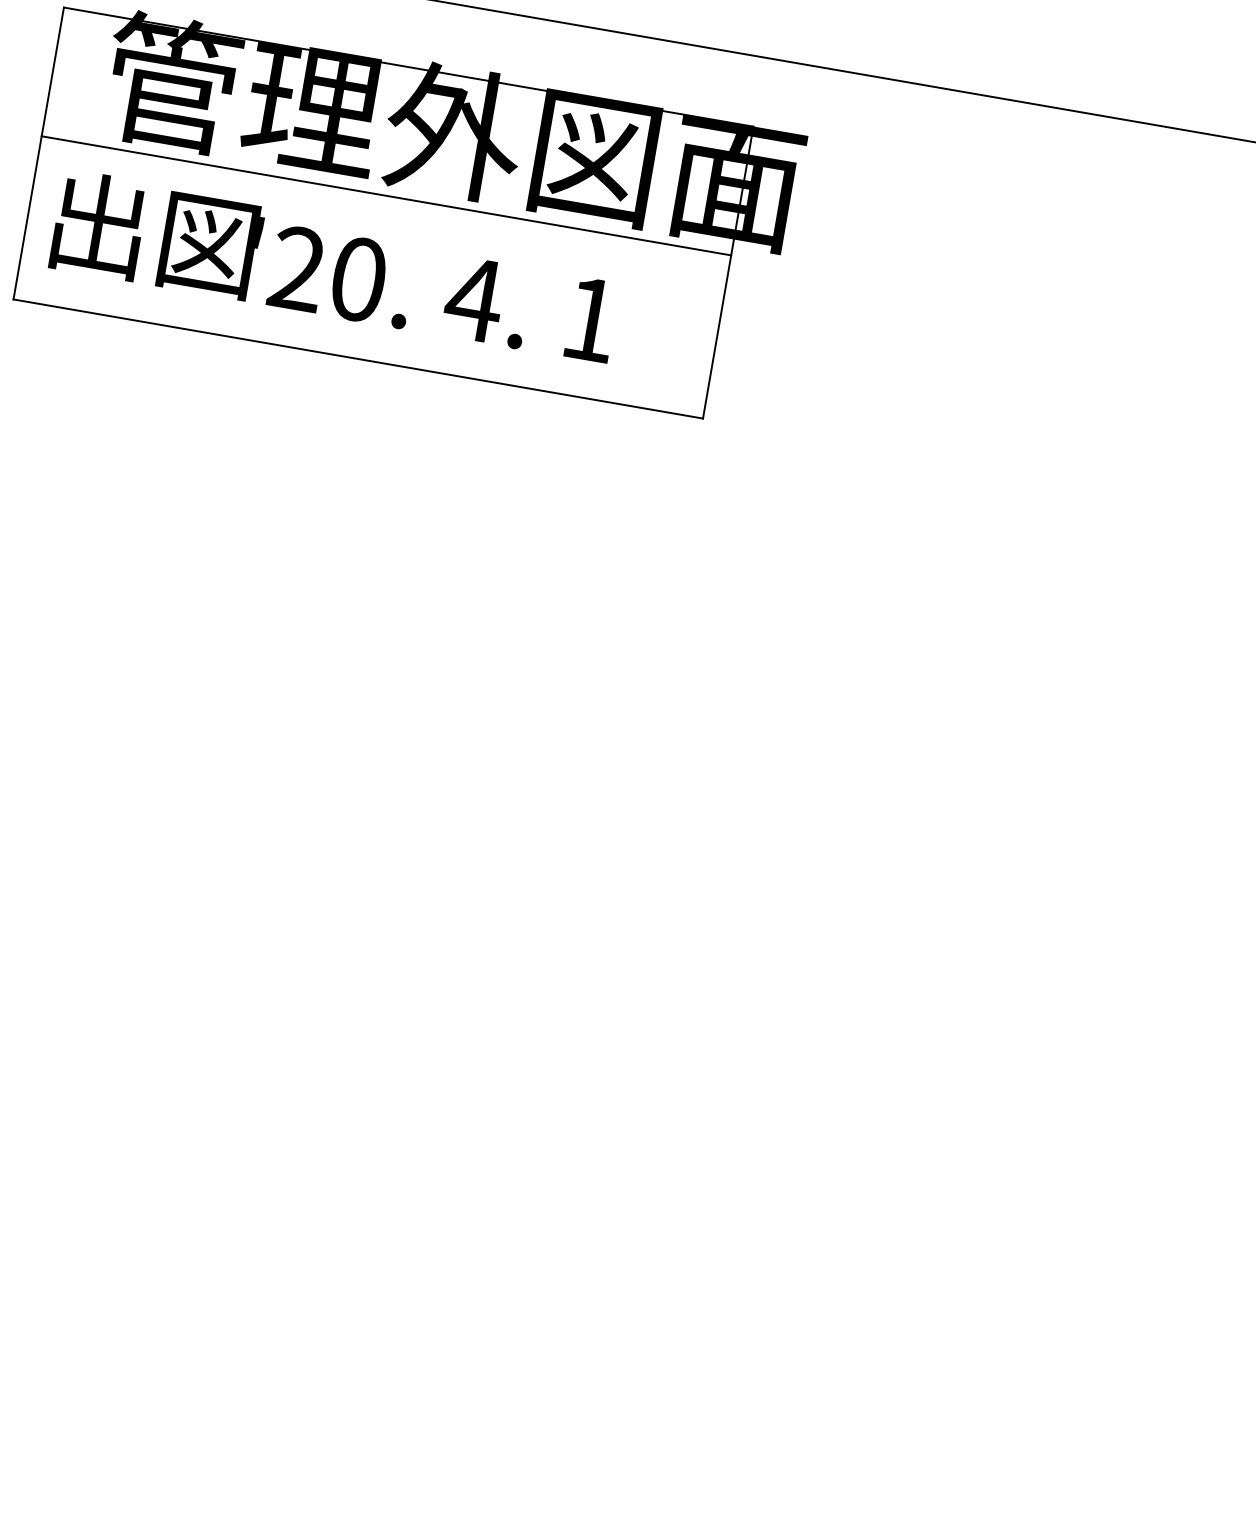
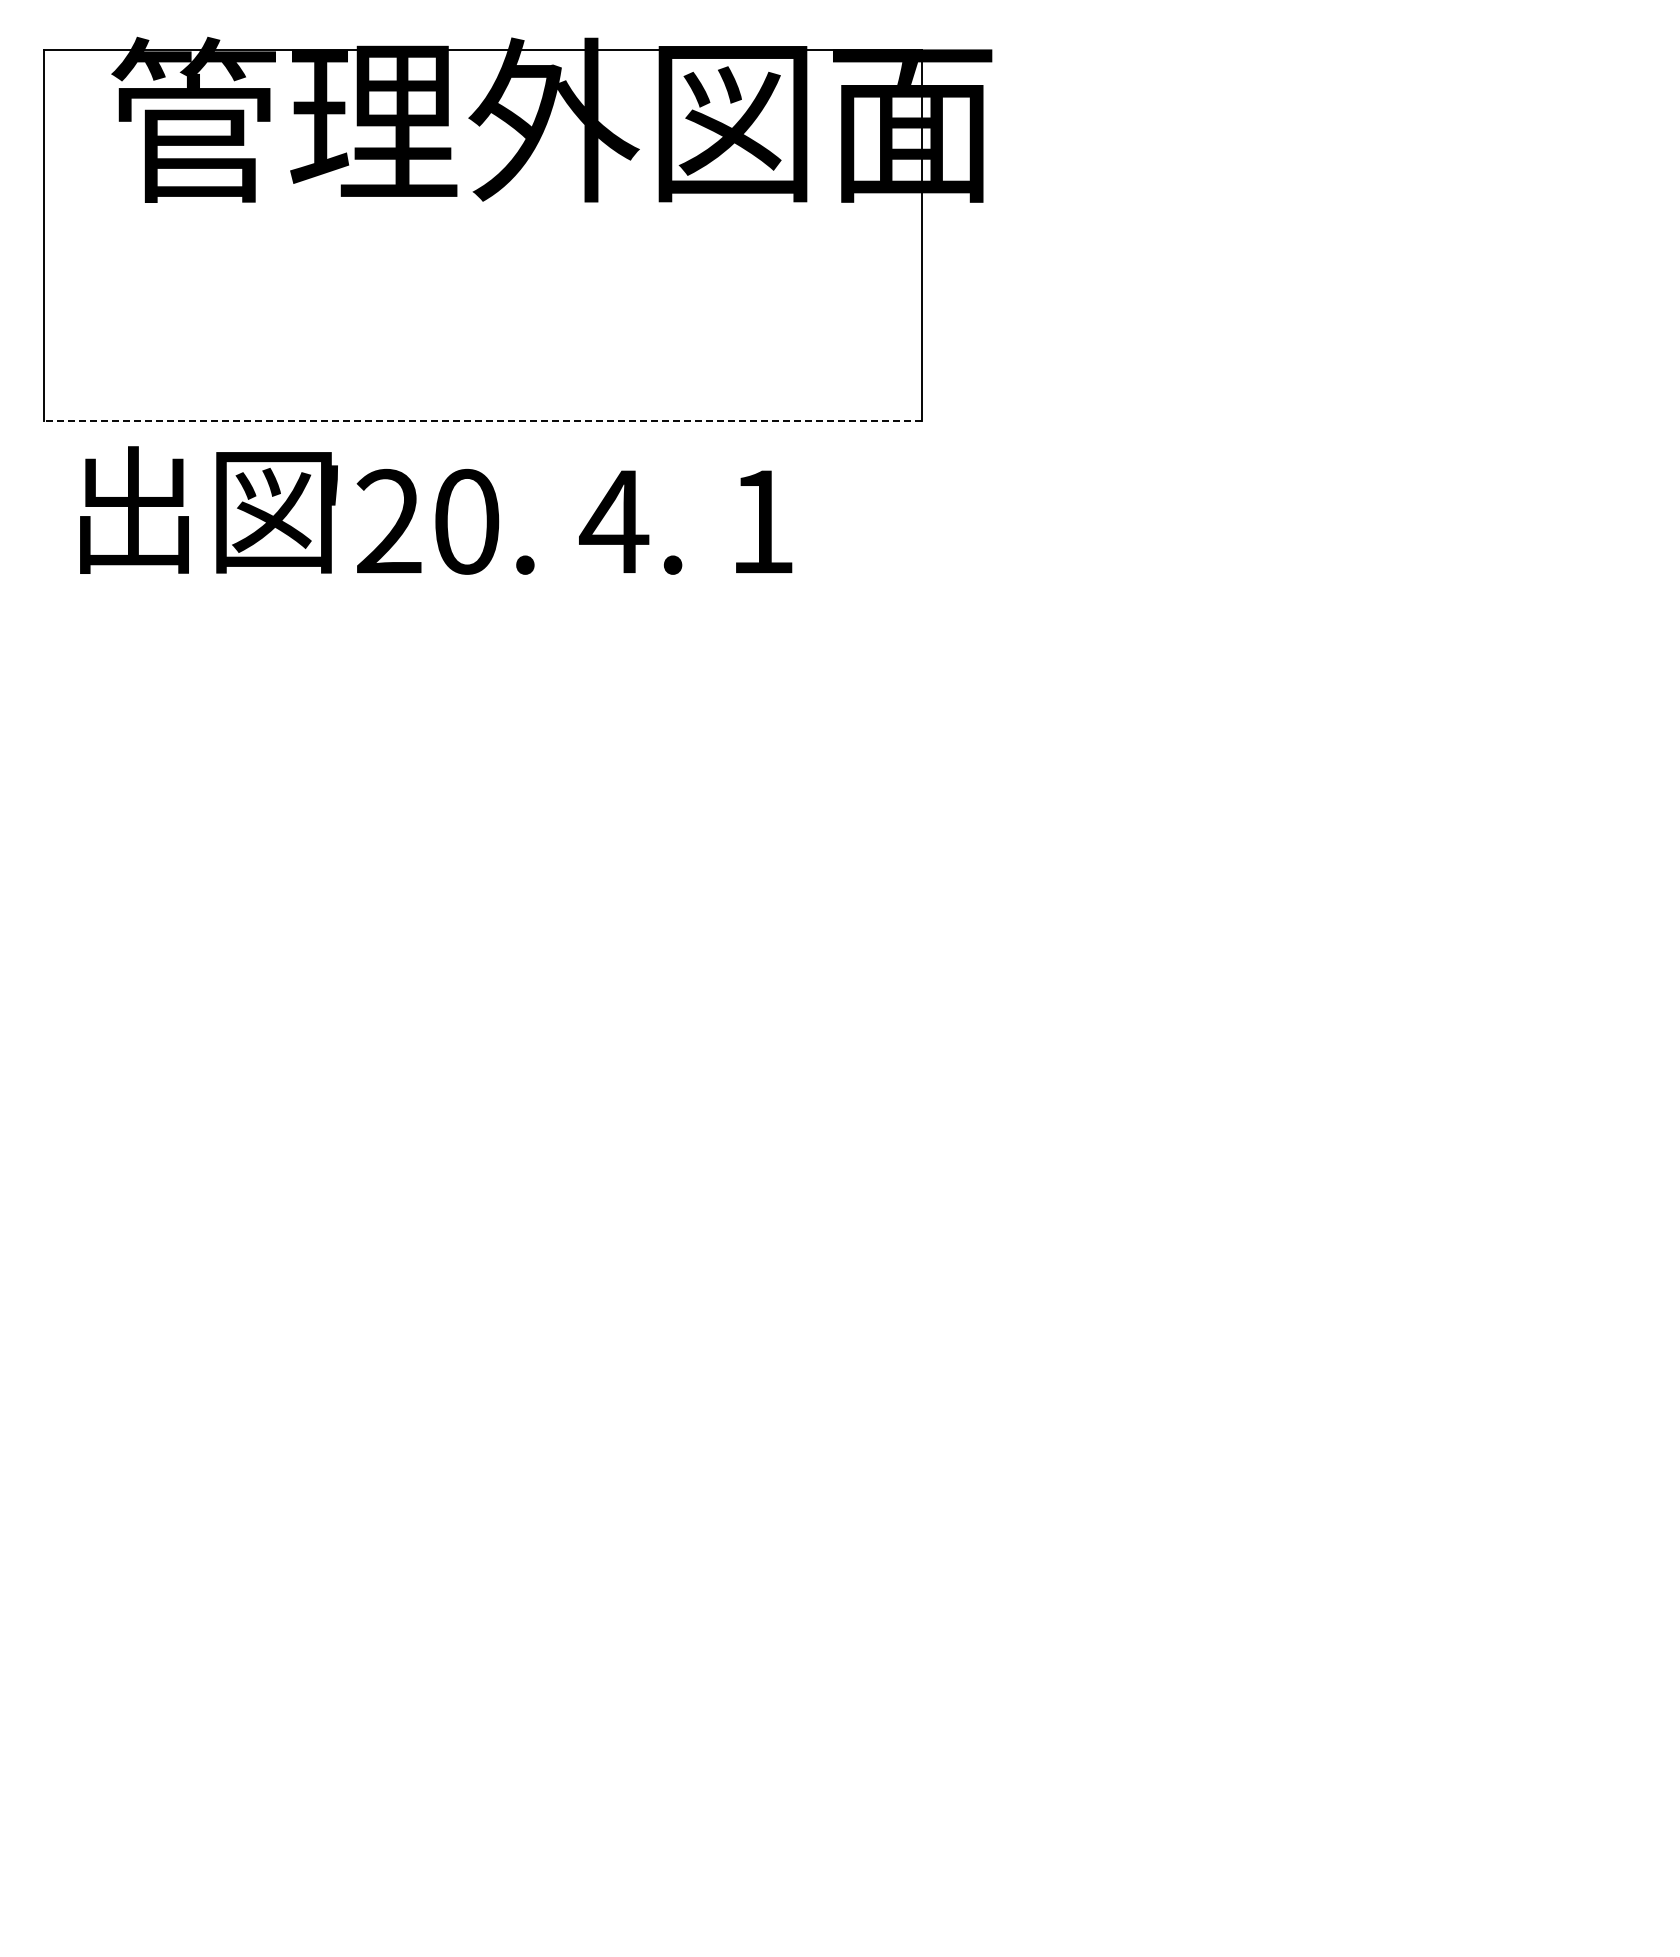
line: (386, 195) -> (483, 213), removed
text: (336, 266) -> (436, 510), moved
line: (358, 359) -> (483, 421), solid -> dashed

